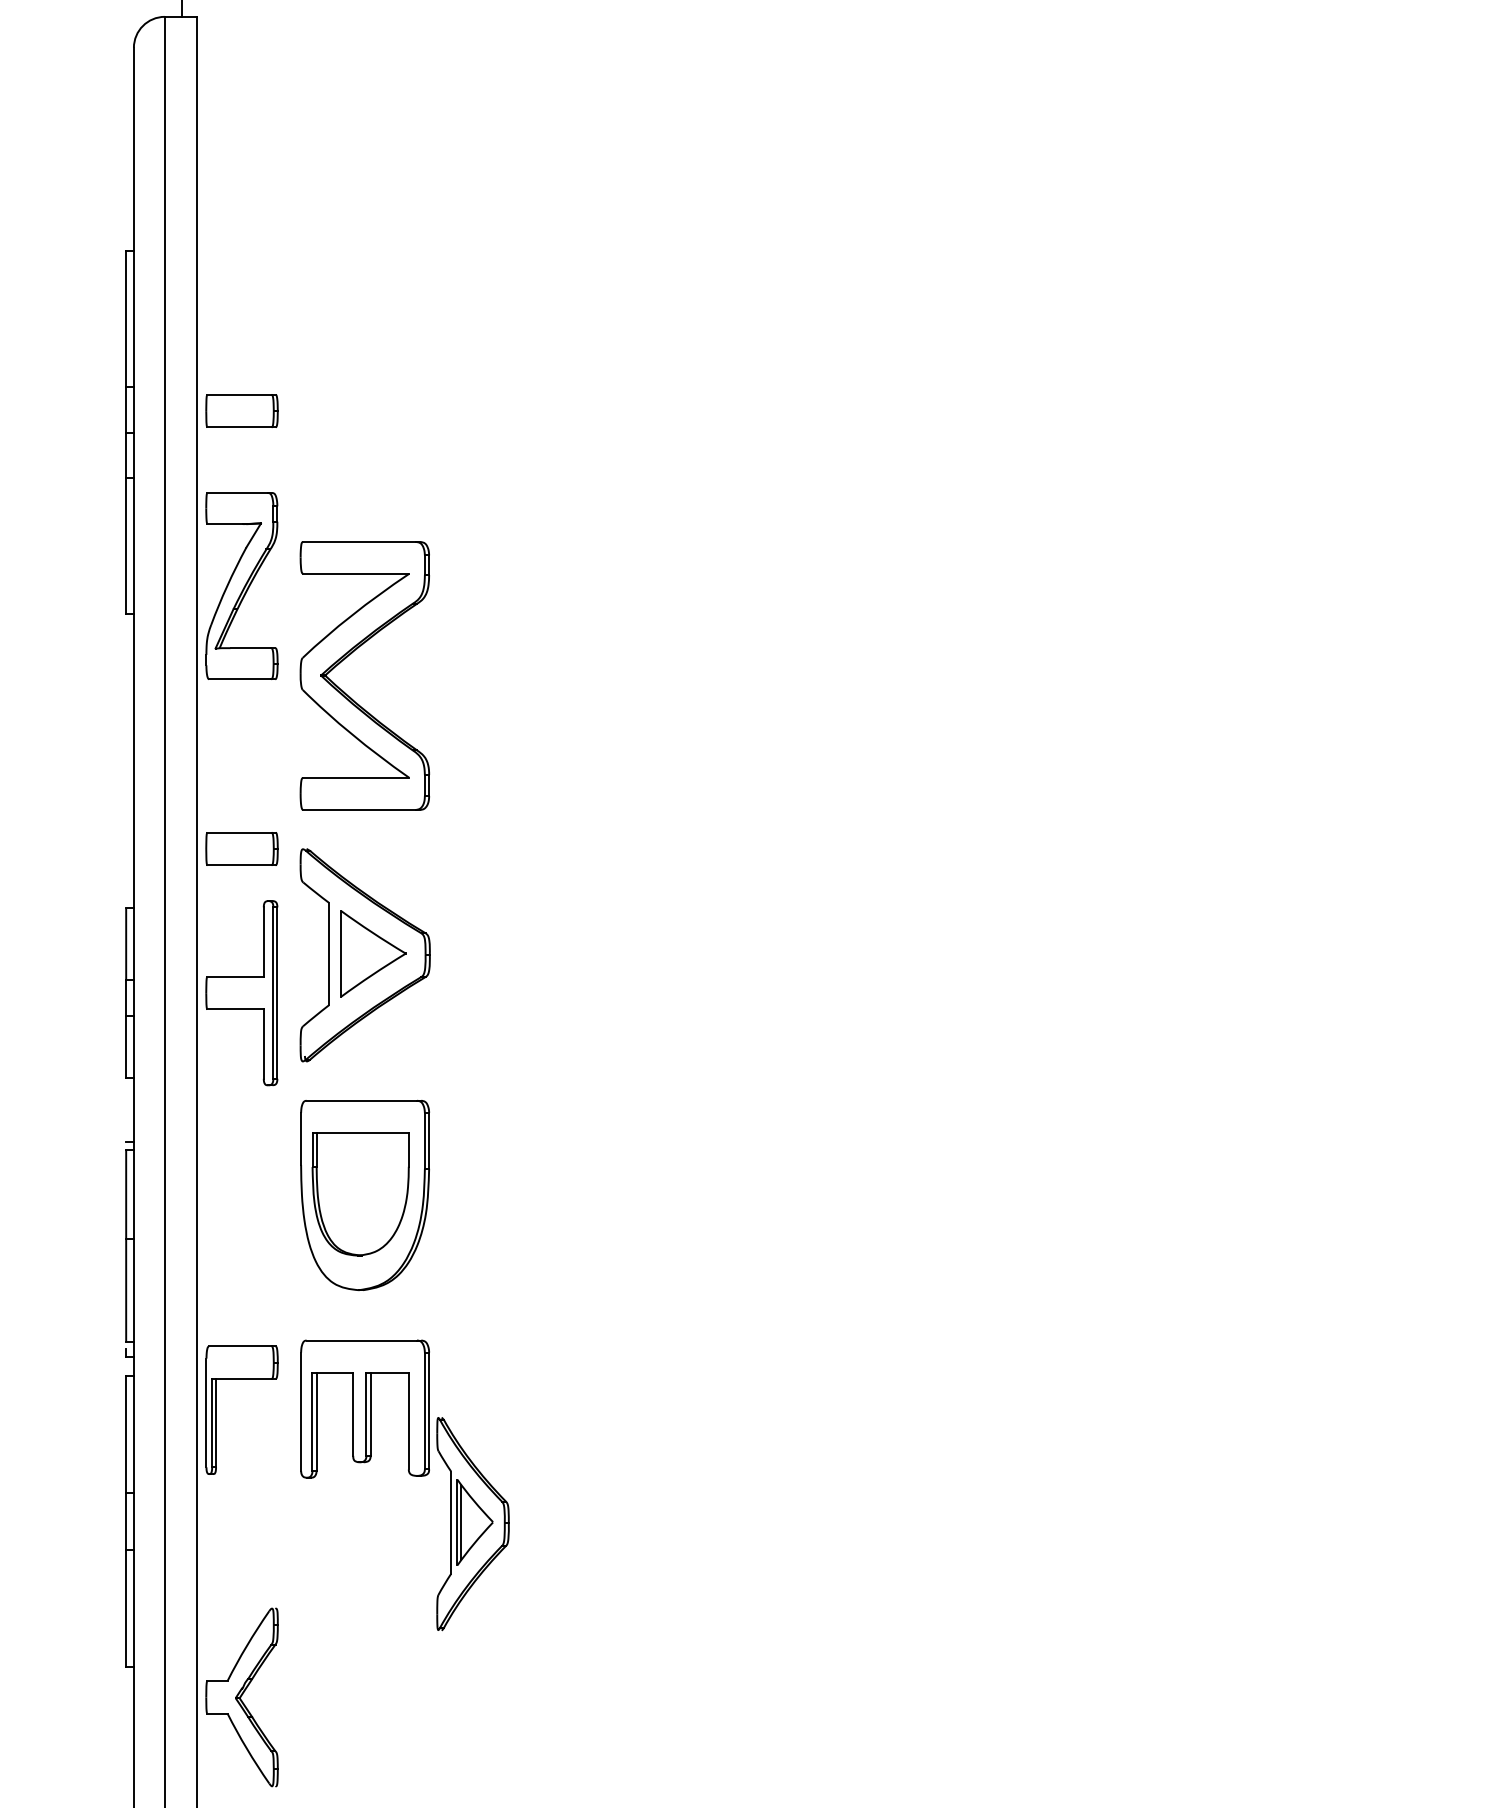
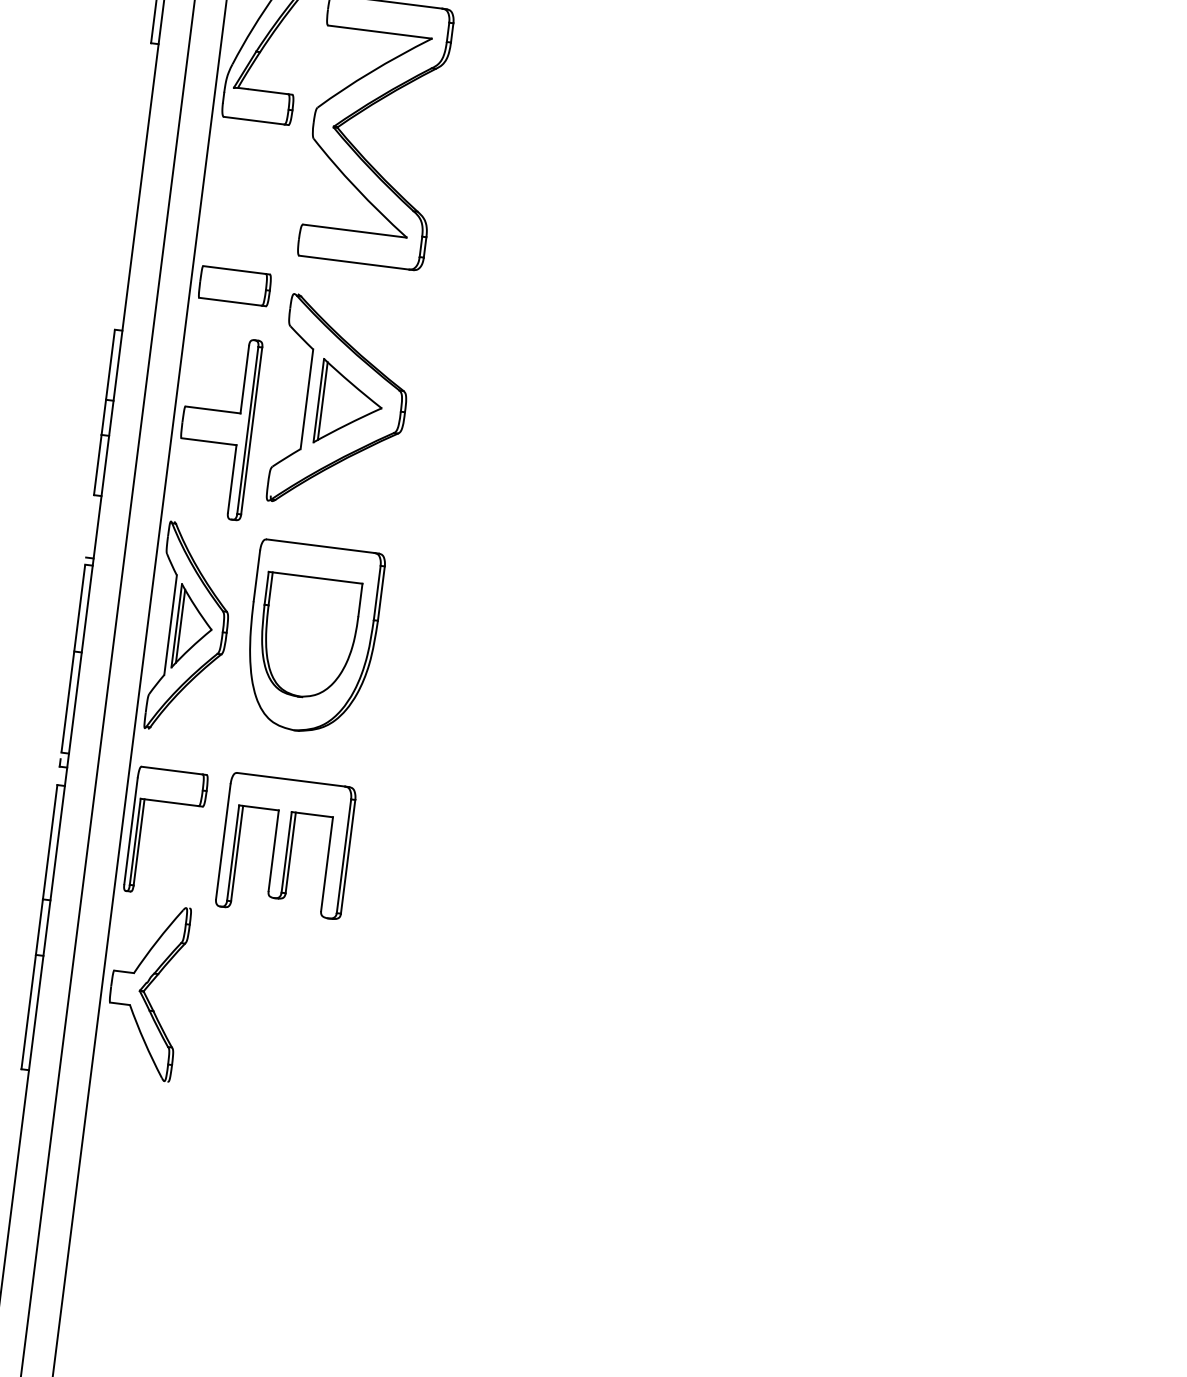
line: (345, 953) -> (322, 400), added
part: (472, 1524) -> (191, 629), moved
part: (241, 1697) -> (145, 990), moved

